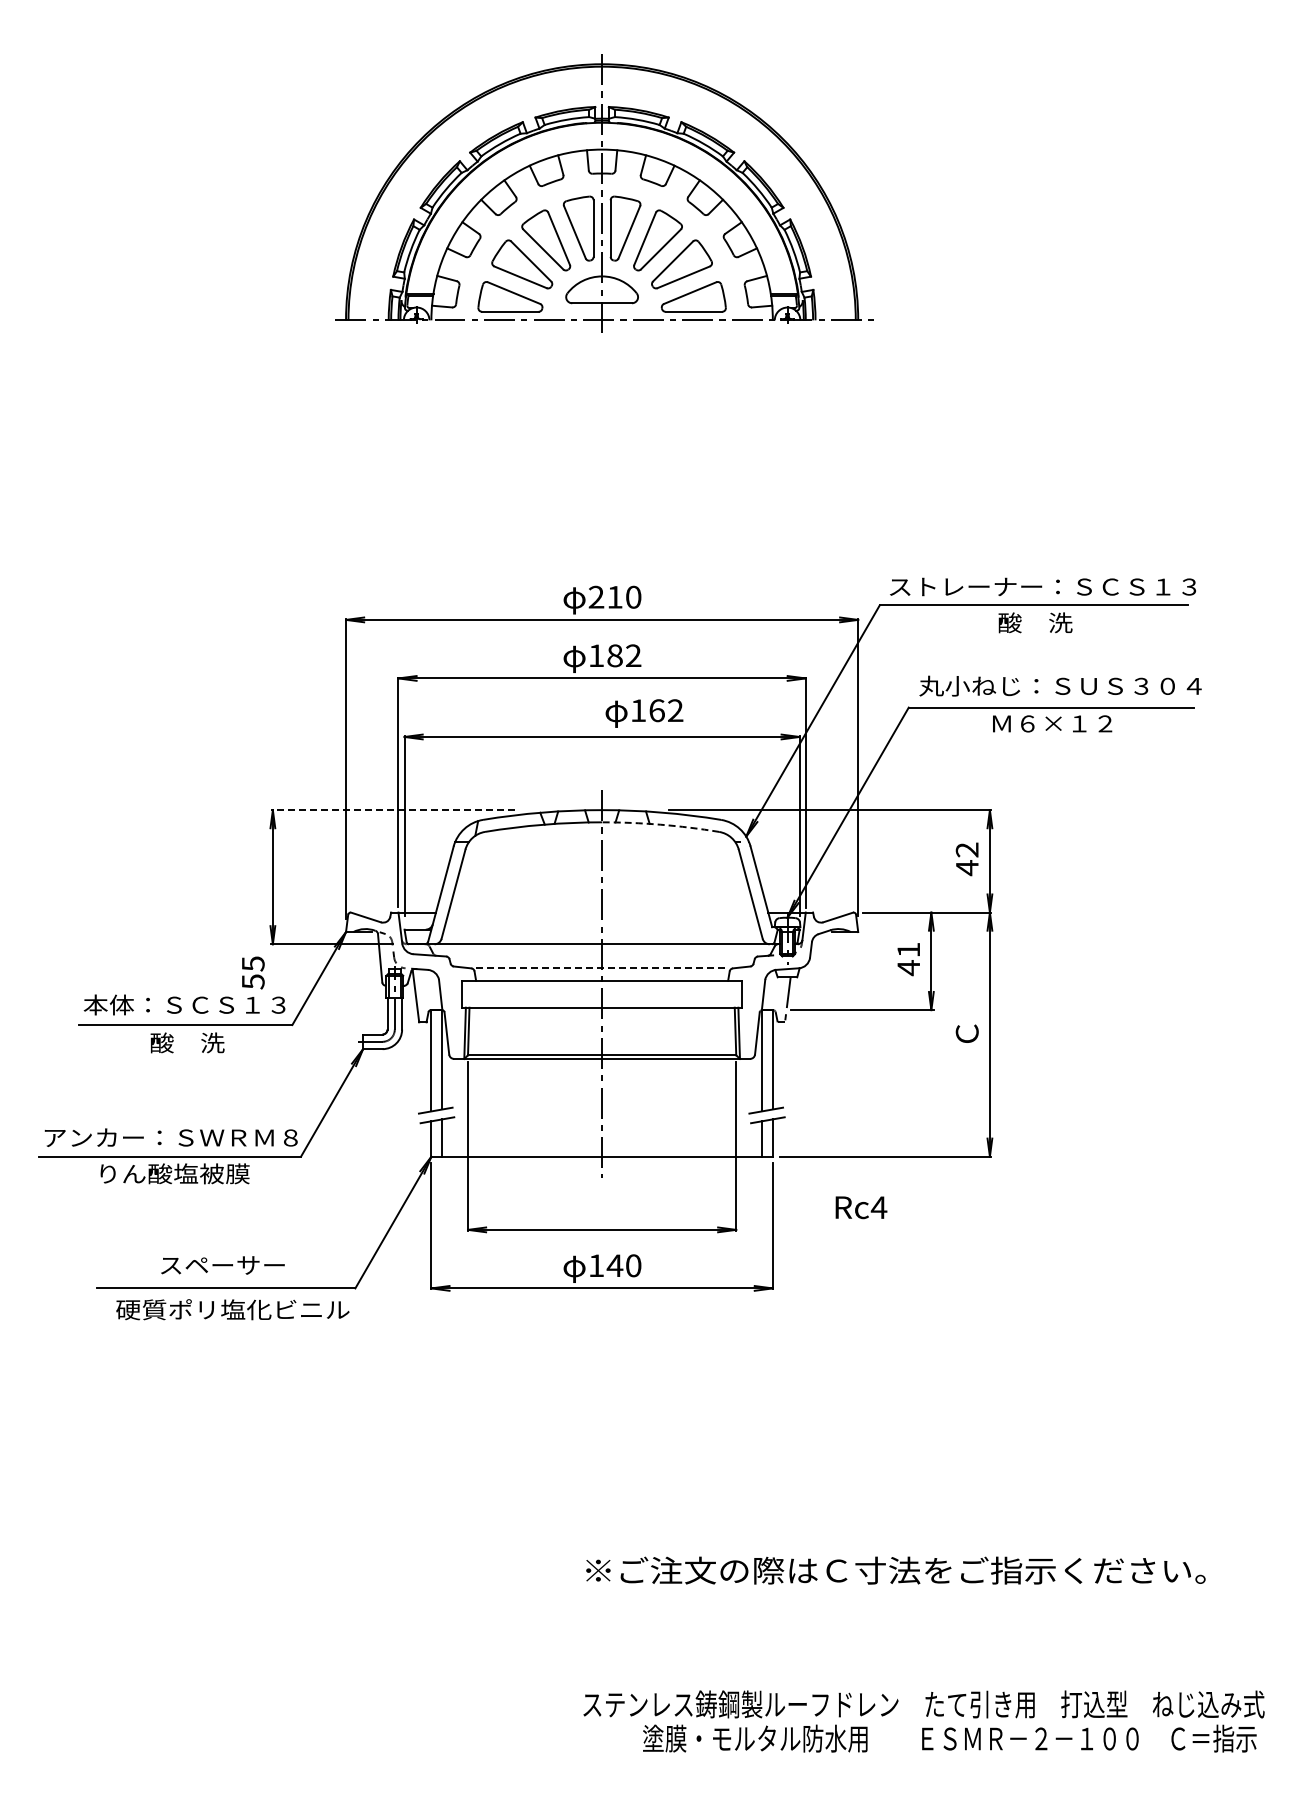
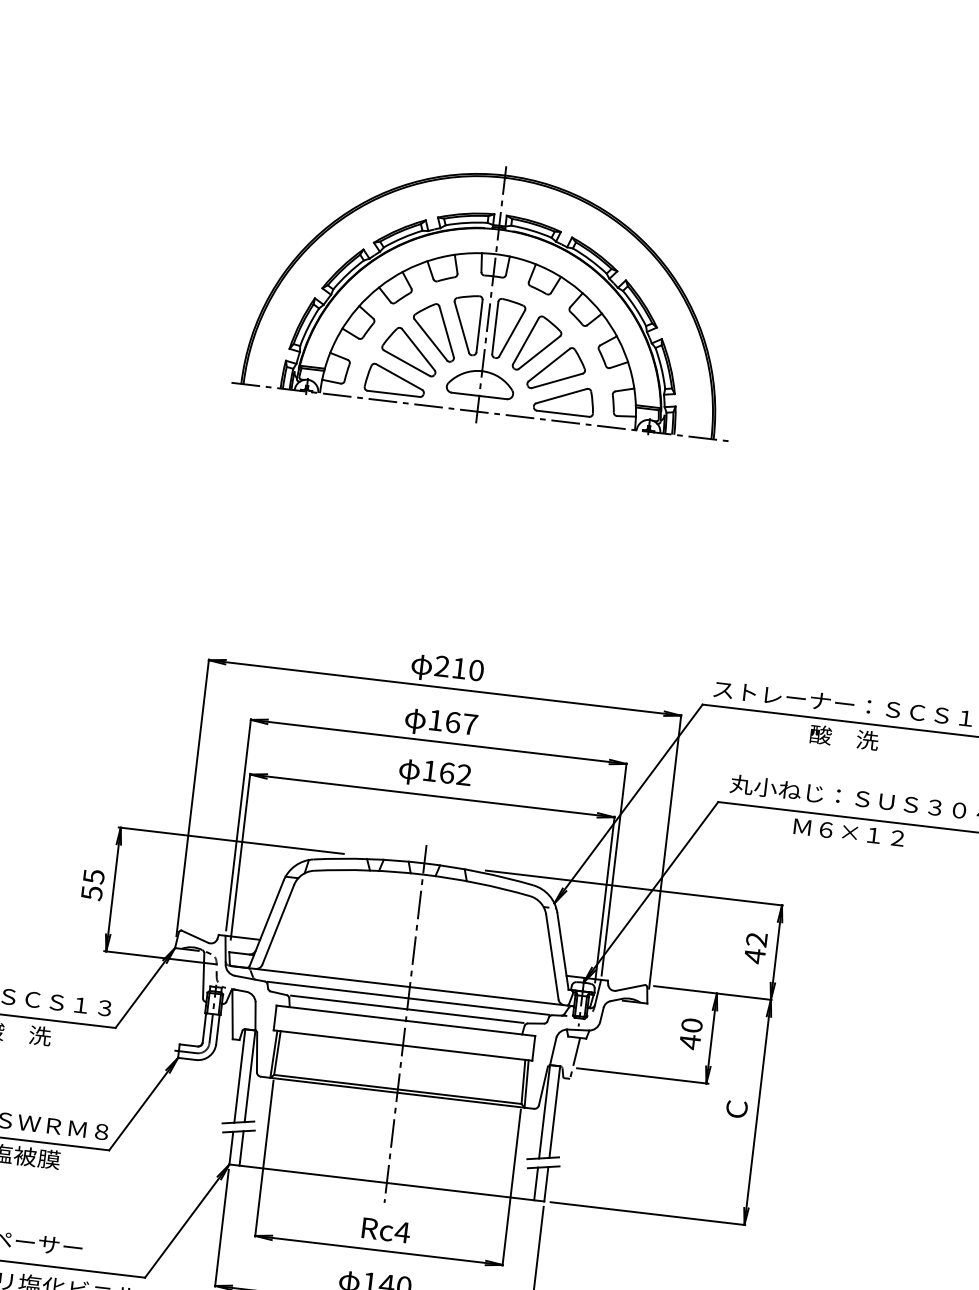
text: (624, 655) -> (461, 723), 182 -> 167
text: (644, 713) -> (435, 774), moved
line: (392, 810) -> (231, 840), dashed -> solid
arc: (660, 824) -> (476, 882), dashed -> solid
text: (908, 949) -> (691, 1025), 41 -> 40
line: (601, 956) -> (407, 998), added
line: (602, 968) -> (407, 1009), dashed -> solid
text: (253, 972) -> (93, 884), moved
text: (861, 1207) -> (386, 1230), moved

